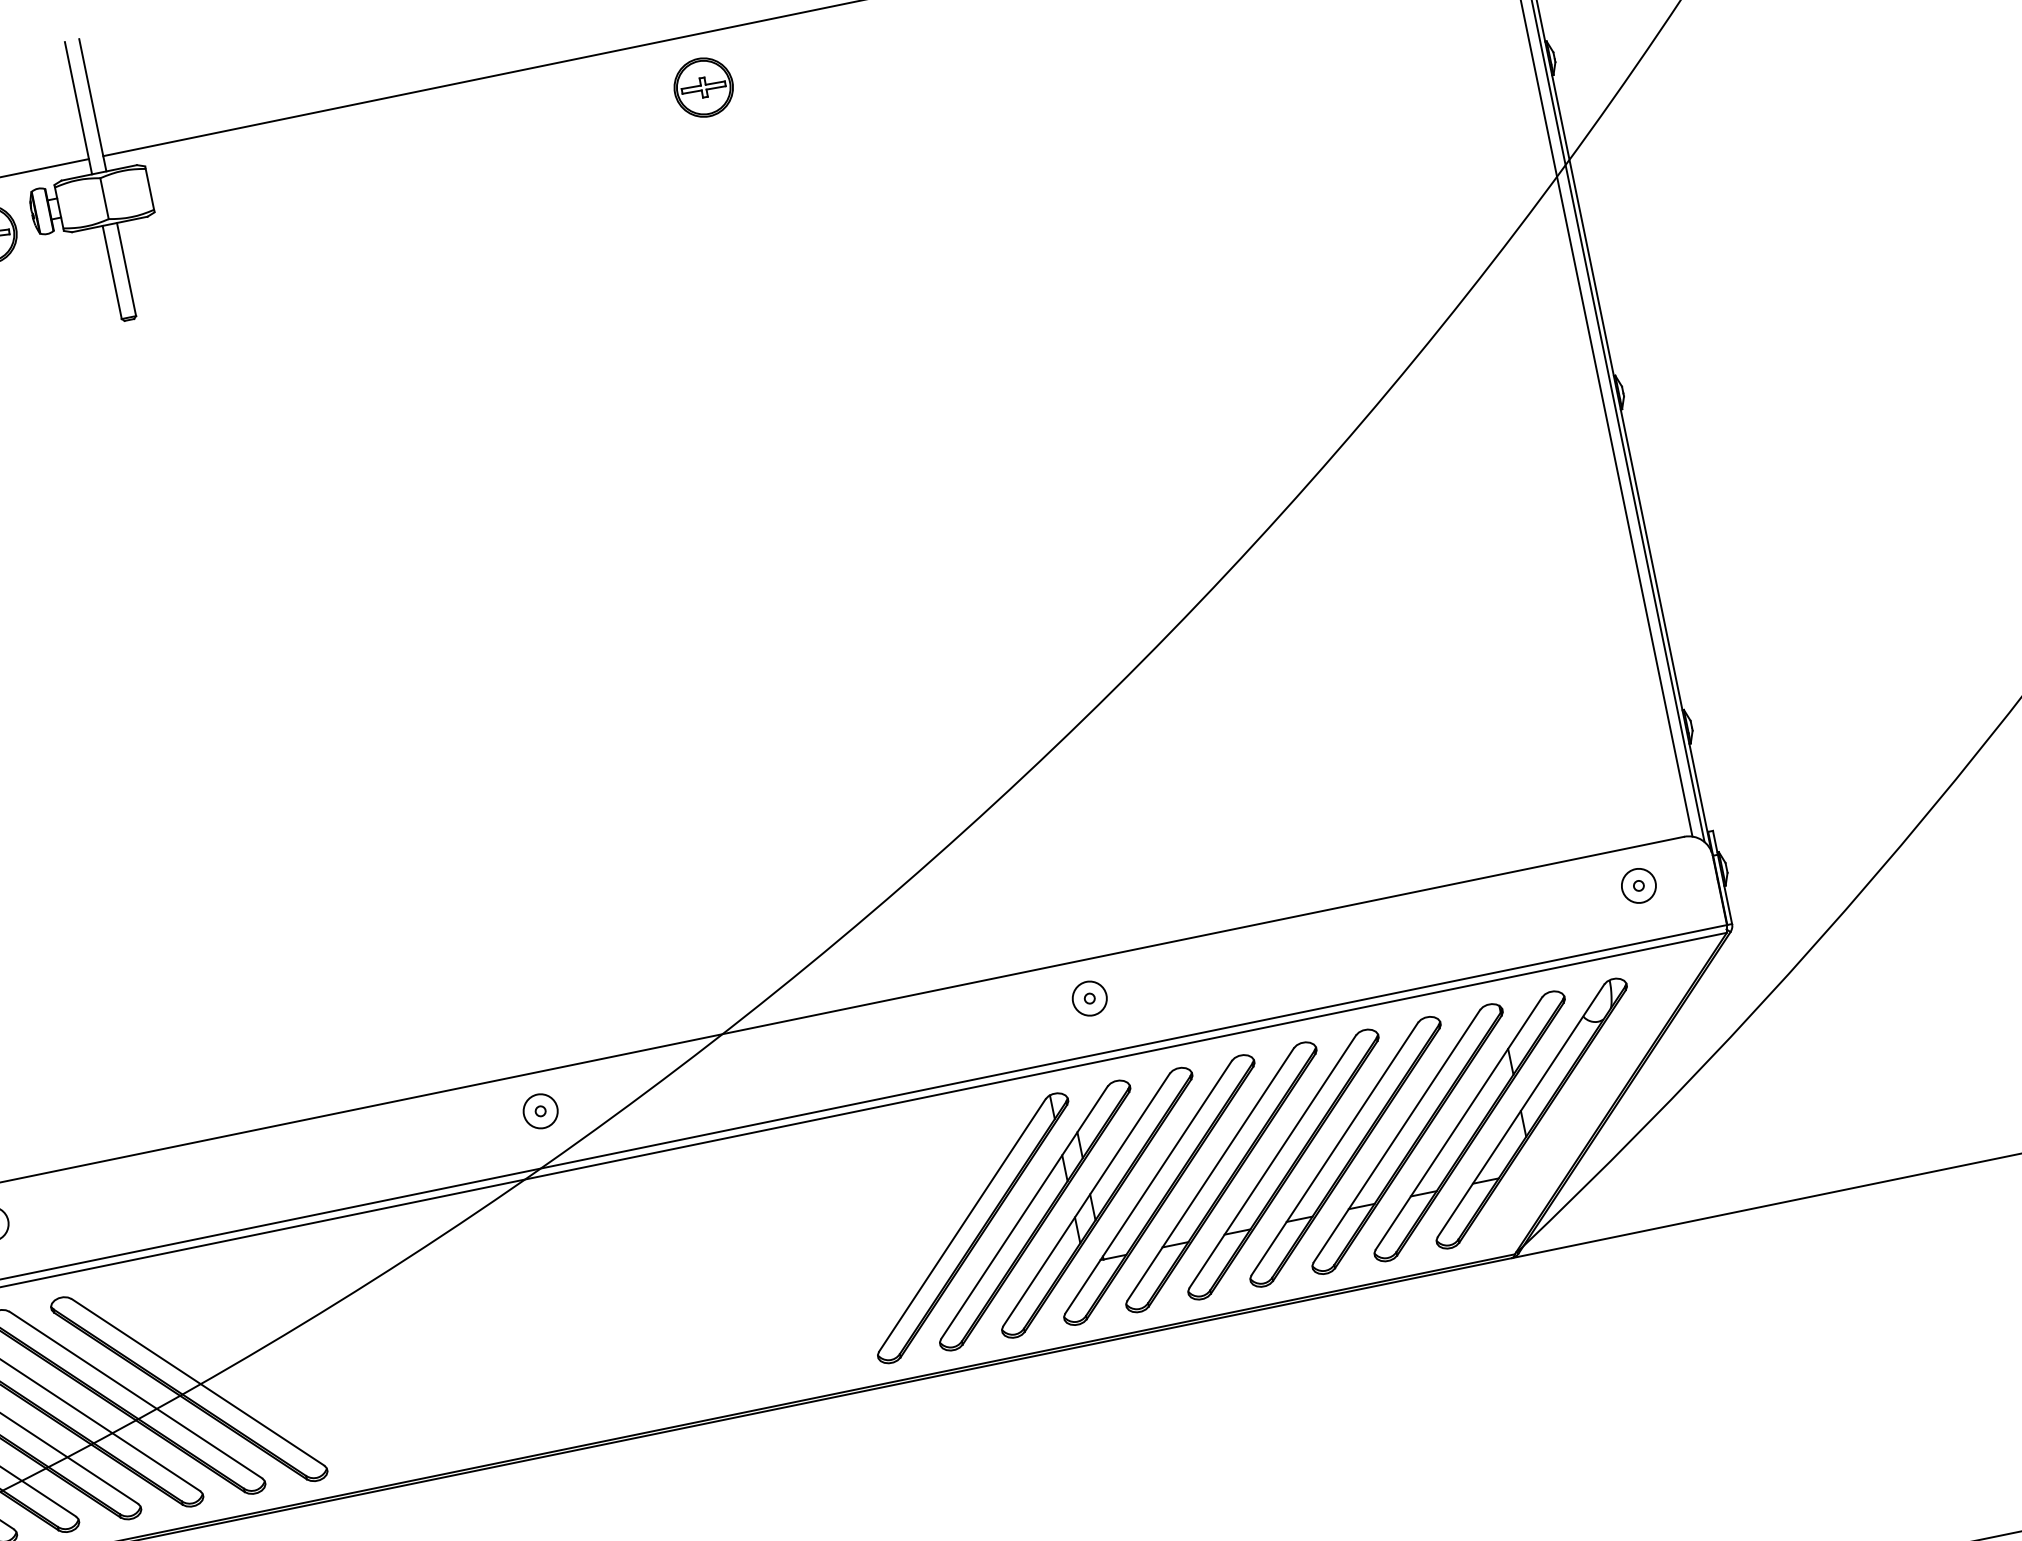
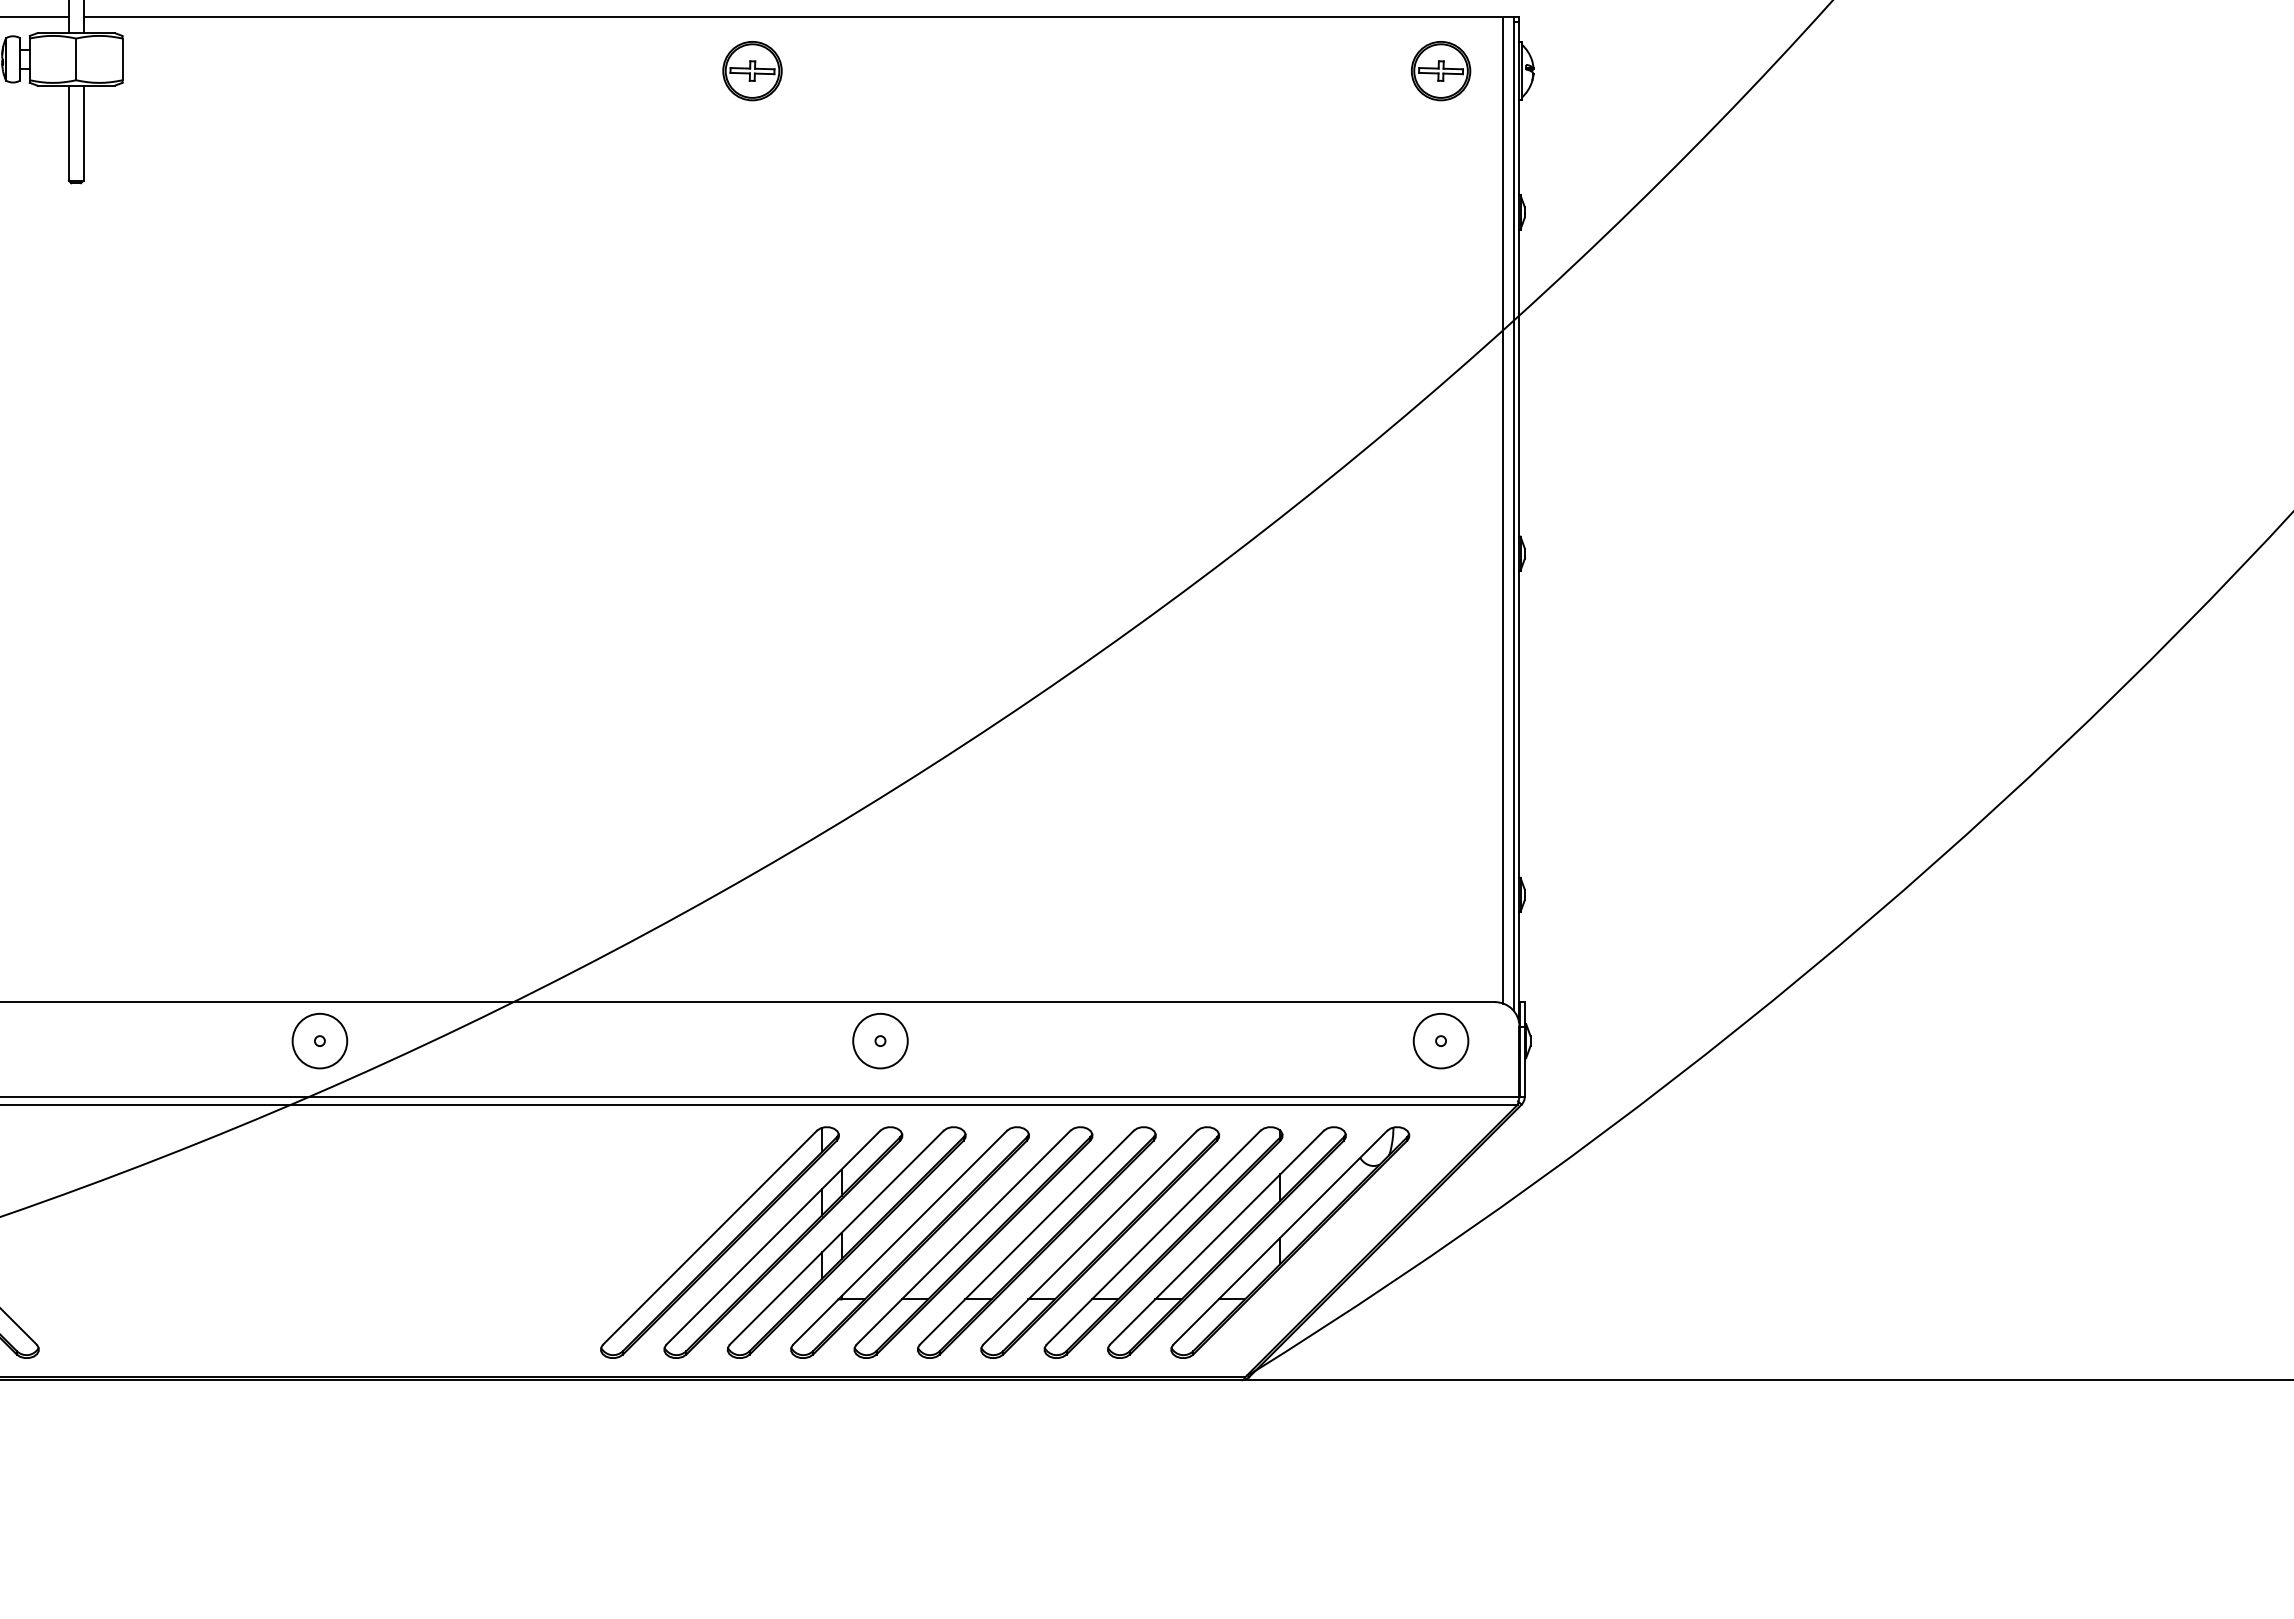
part: (703, 88) -> (752, 71), moved
circle: (1639, 886) -> (1441, 1041), size x1.6
circle: (1089, 998) -> (880, 1041), size x1.6
circle: (540, 1111) -> (319, 1041), size x1.6

